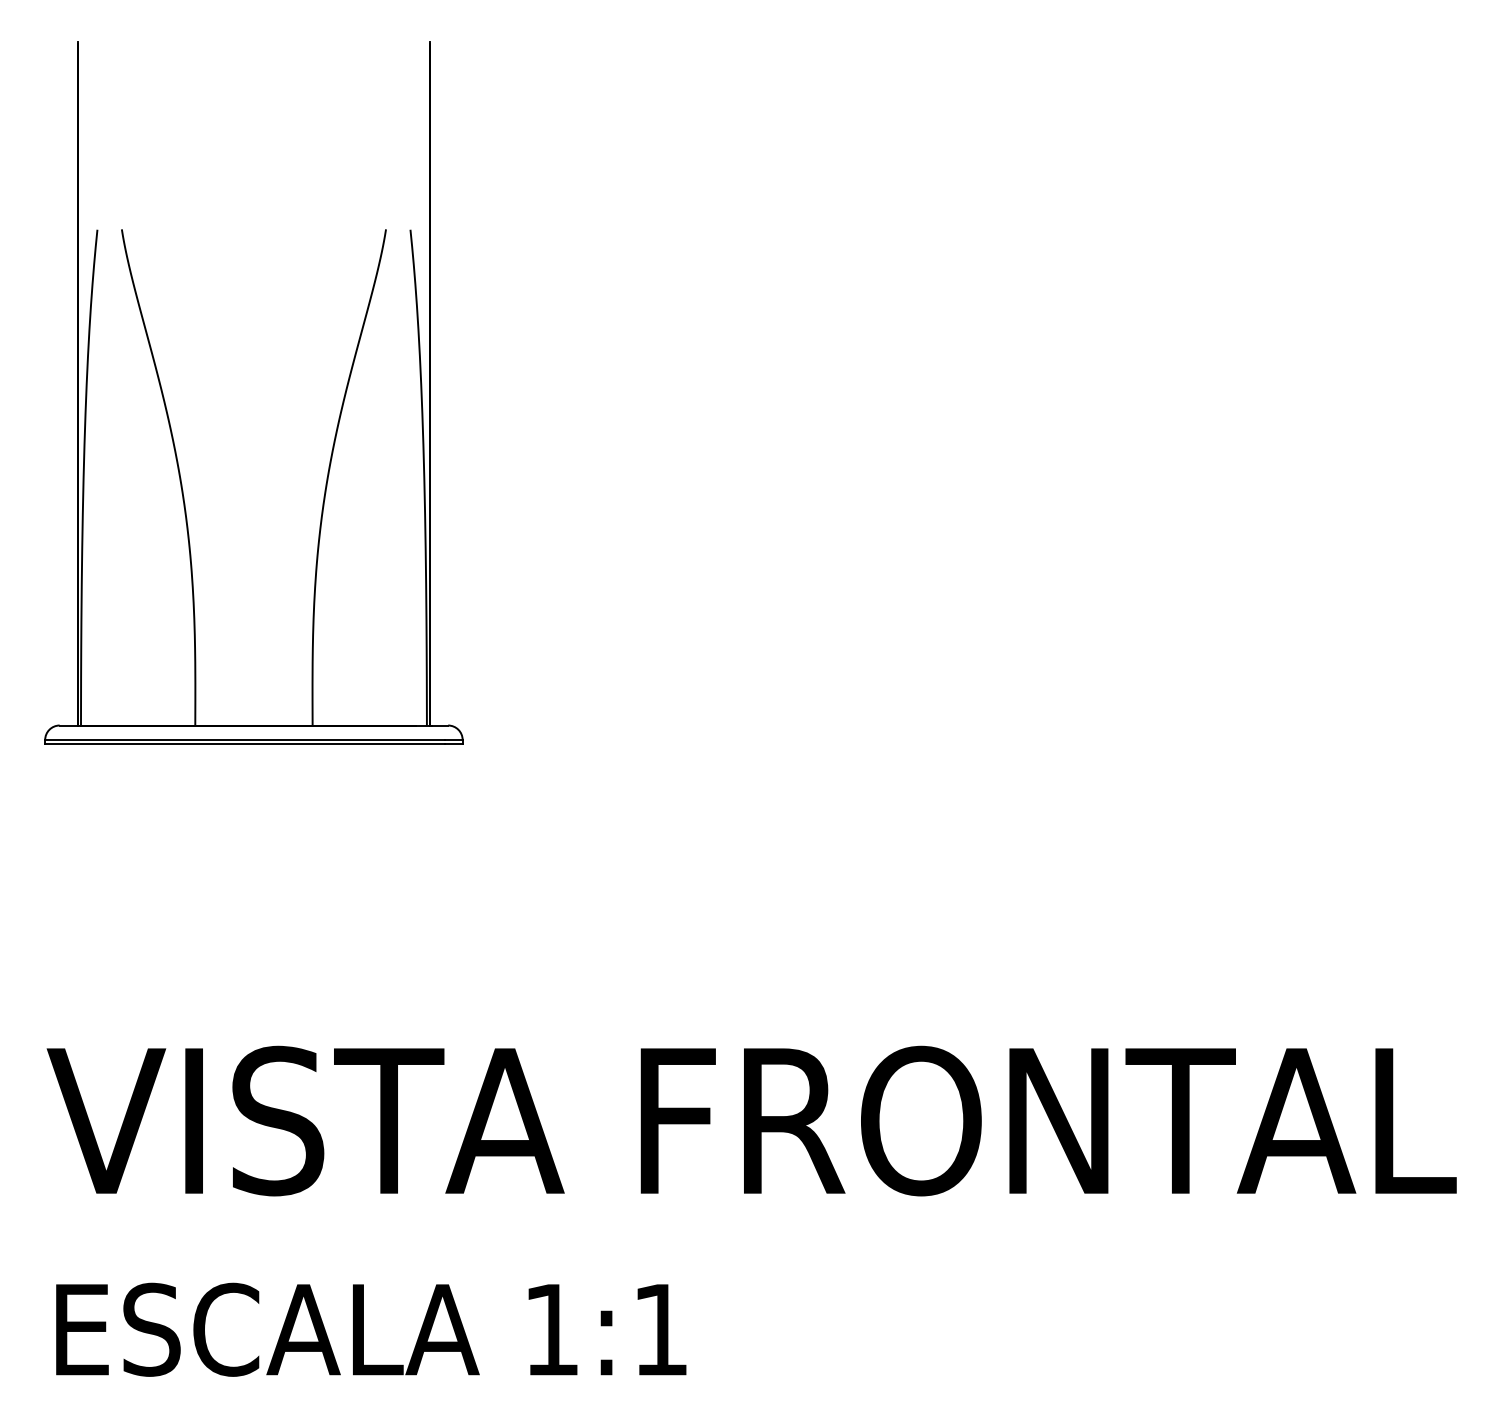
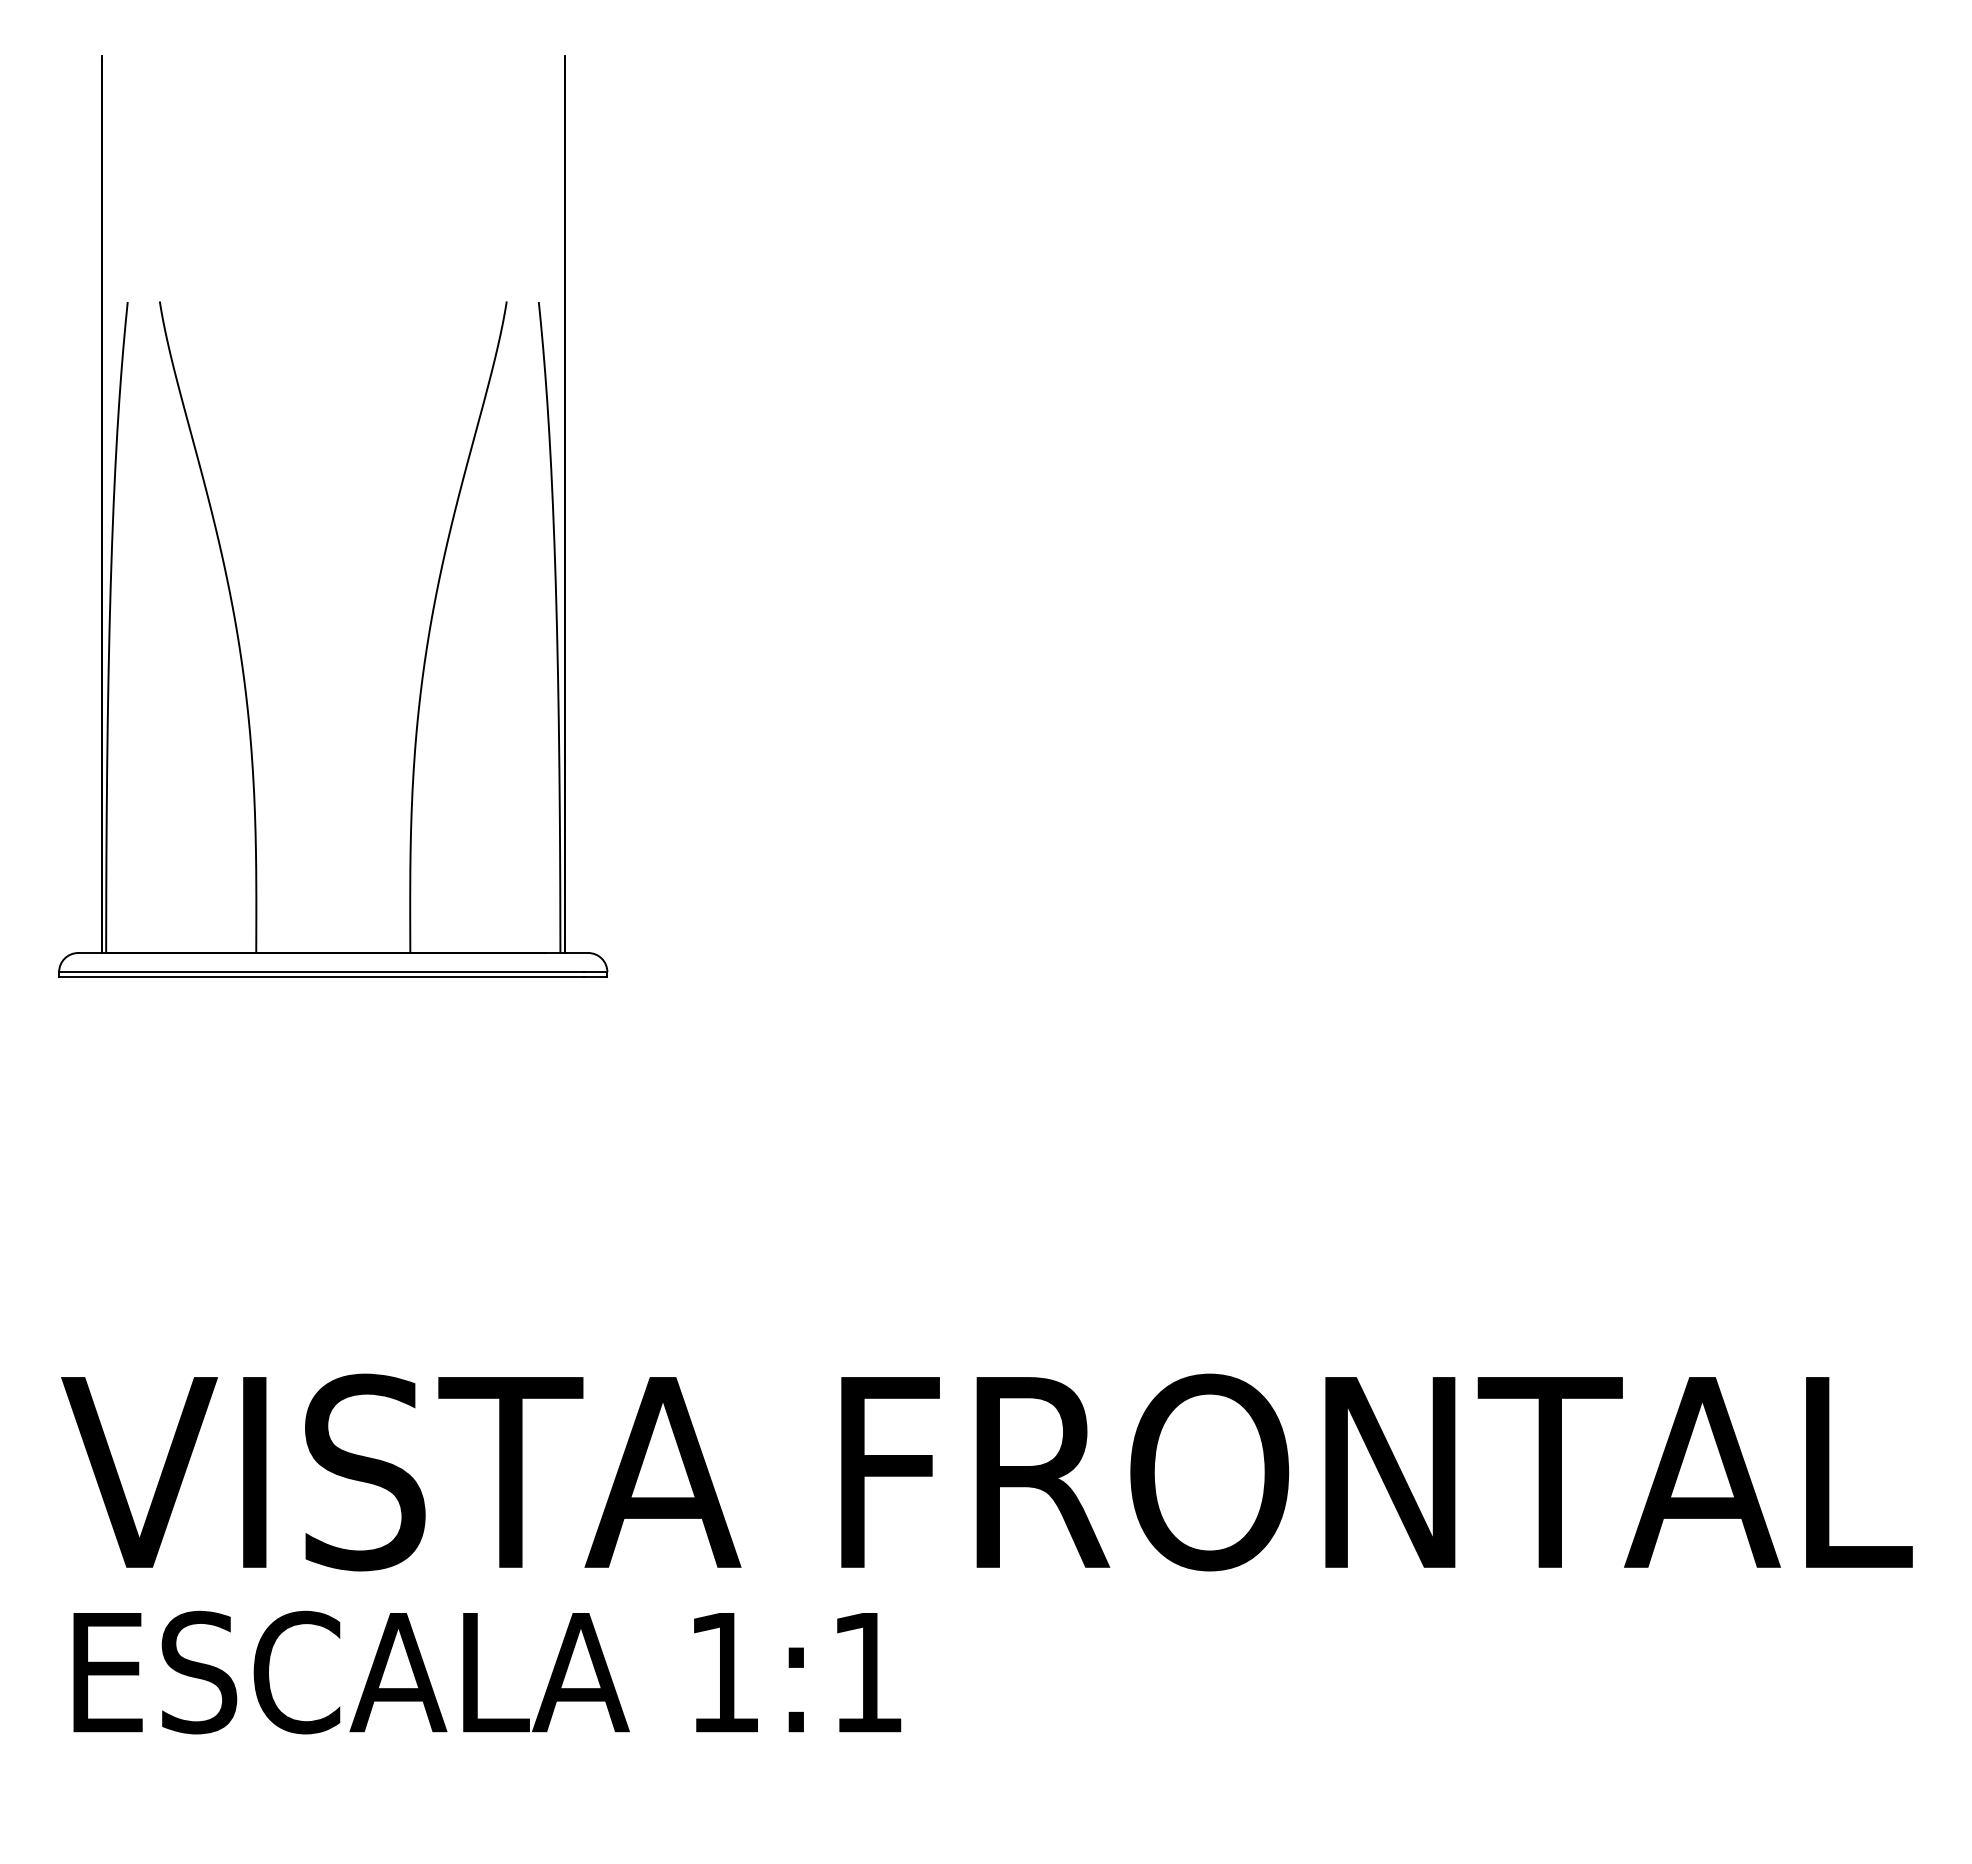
text: (371, 1329) -> (487, 1672), moved

